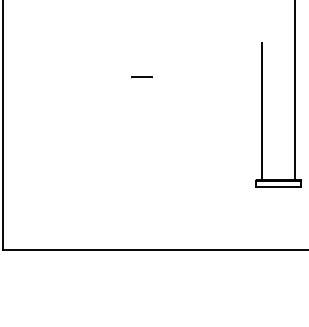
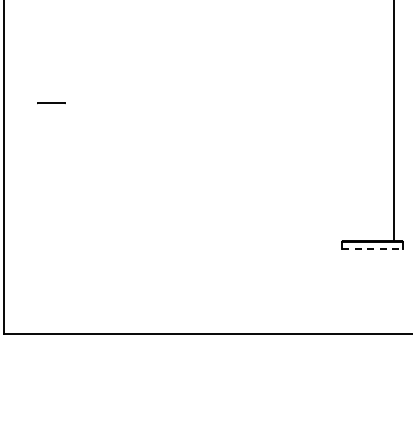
line: (141, 77) -> (51, 103), moved
line: (262, 111) -> (350, 148), removed
line: (278, 186) -> (372, 249), solid -> dashed

